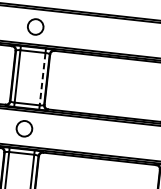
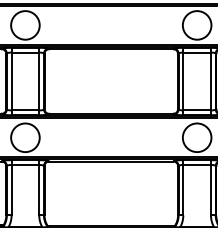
circle: (35, 27) -> (25, 25), size x1.67
line: (42, 79) -> (39, 81), dashed -> solid
circle: (24, 128) -> (25, 137), size x1.67

